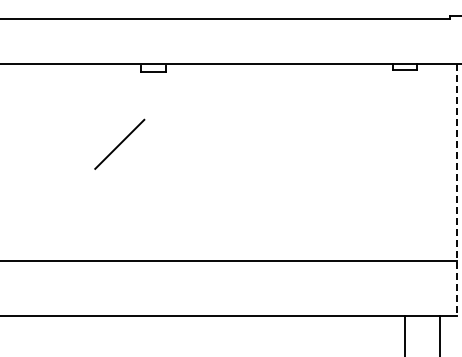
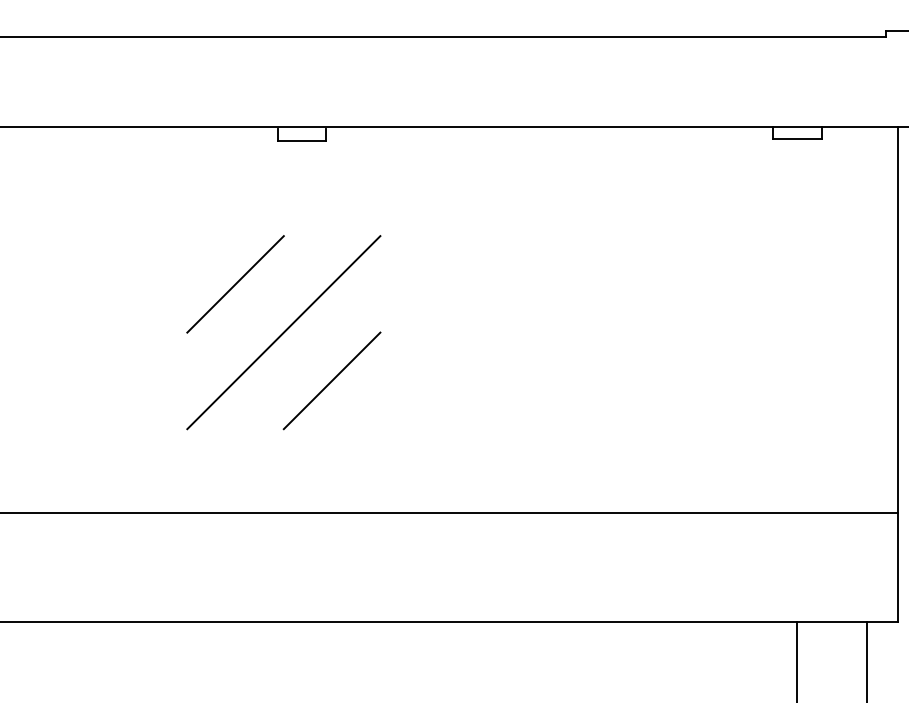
line: (144, 168) -> (284, 331), added
line: (456, 190) -> (898, 375), dashed -> solid
line: (168, 192) -> (331, 379), added

